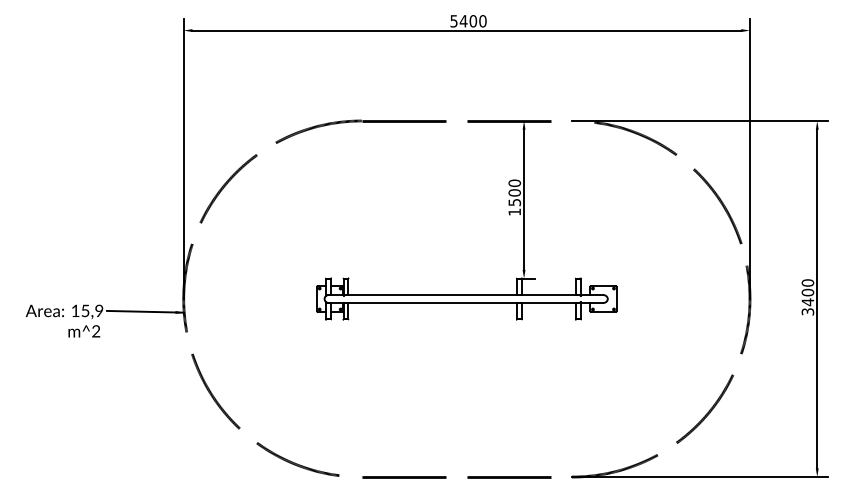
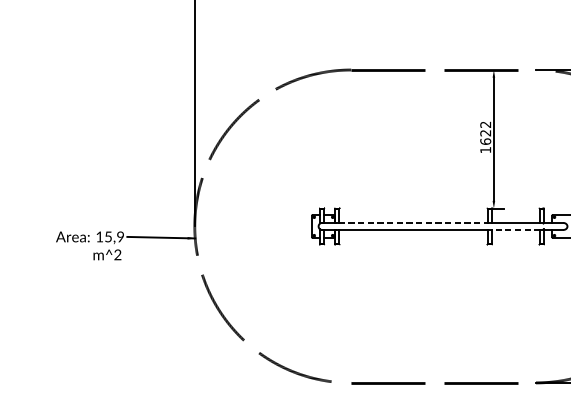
text: (514, 192) -> (485, 132), 1500 -> 1622
line: (433, 295) -> (414, 223), solid -> dashed
line: (549, 303) -> (516, 230), solid -> dashed

